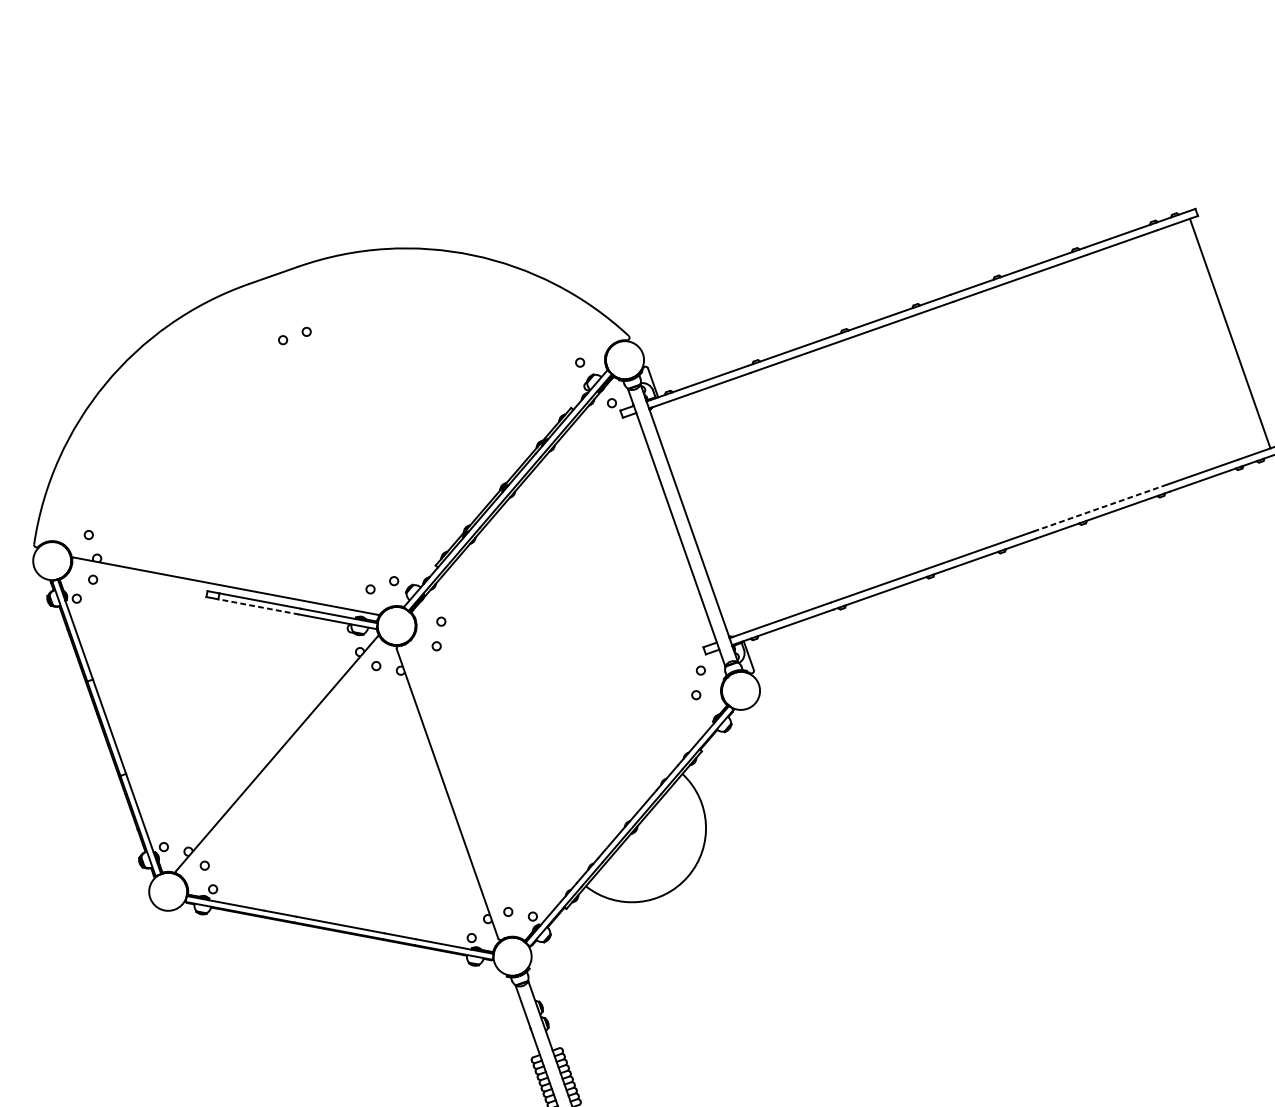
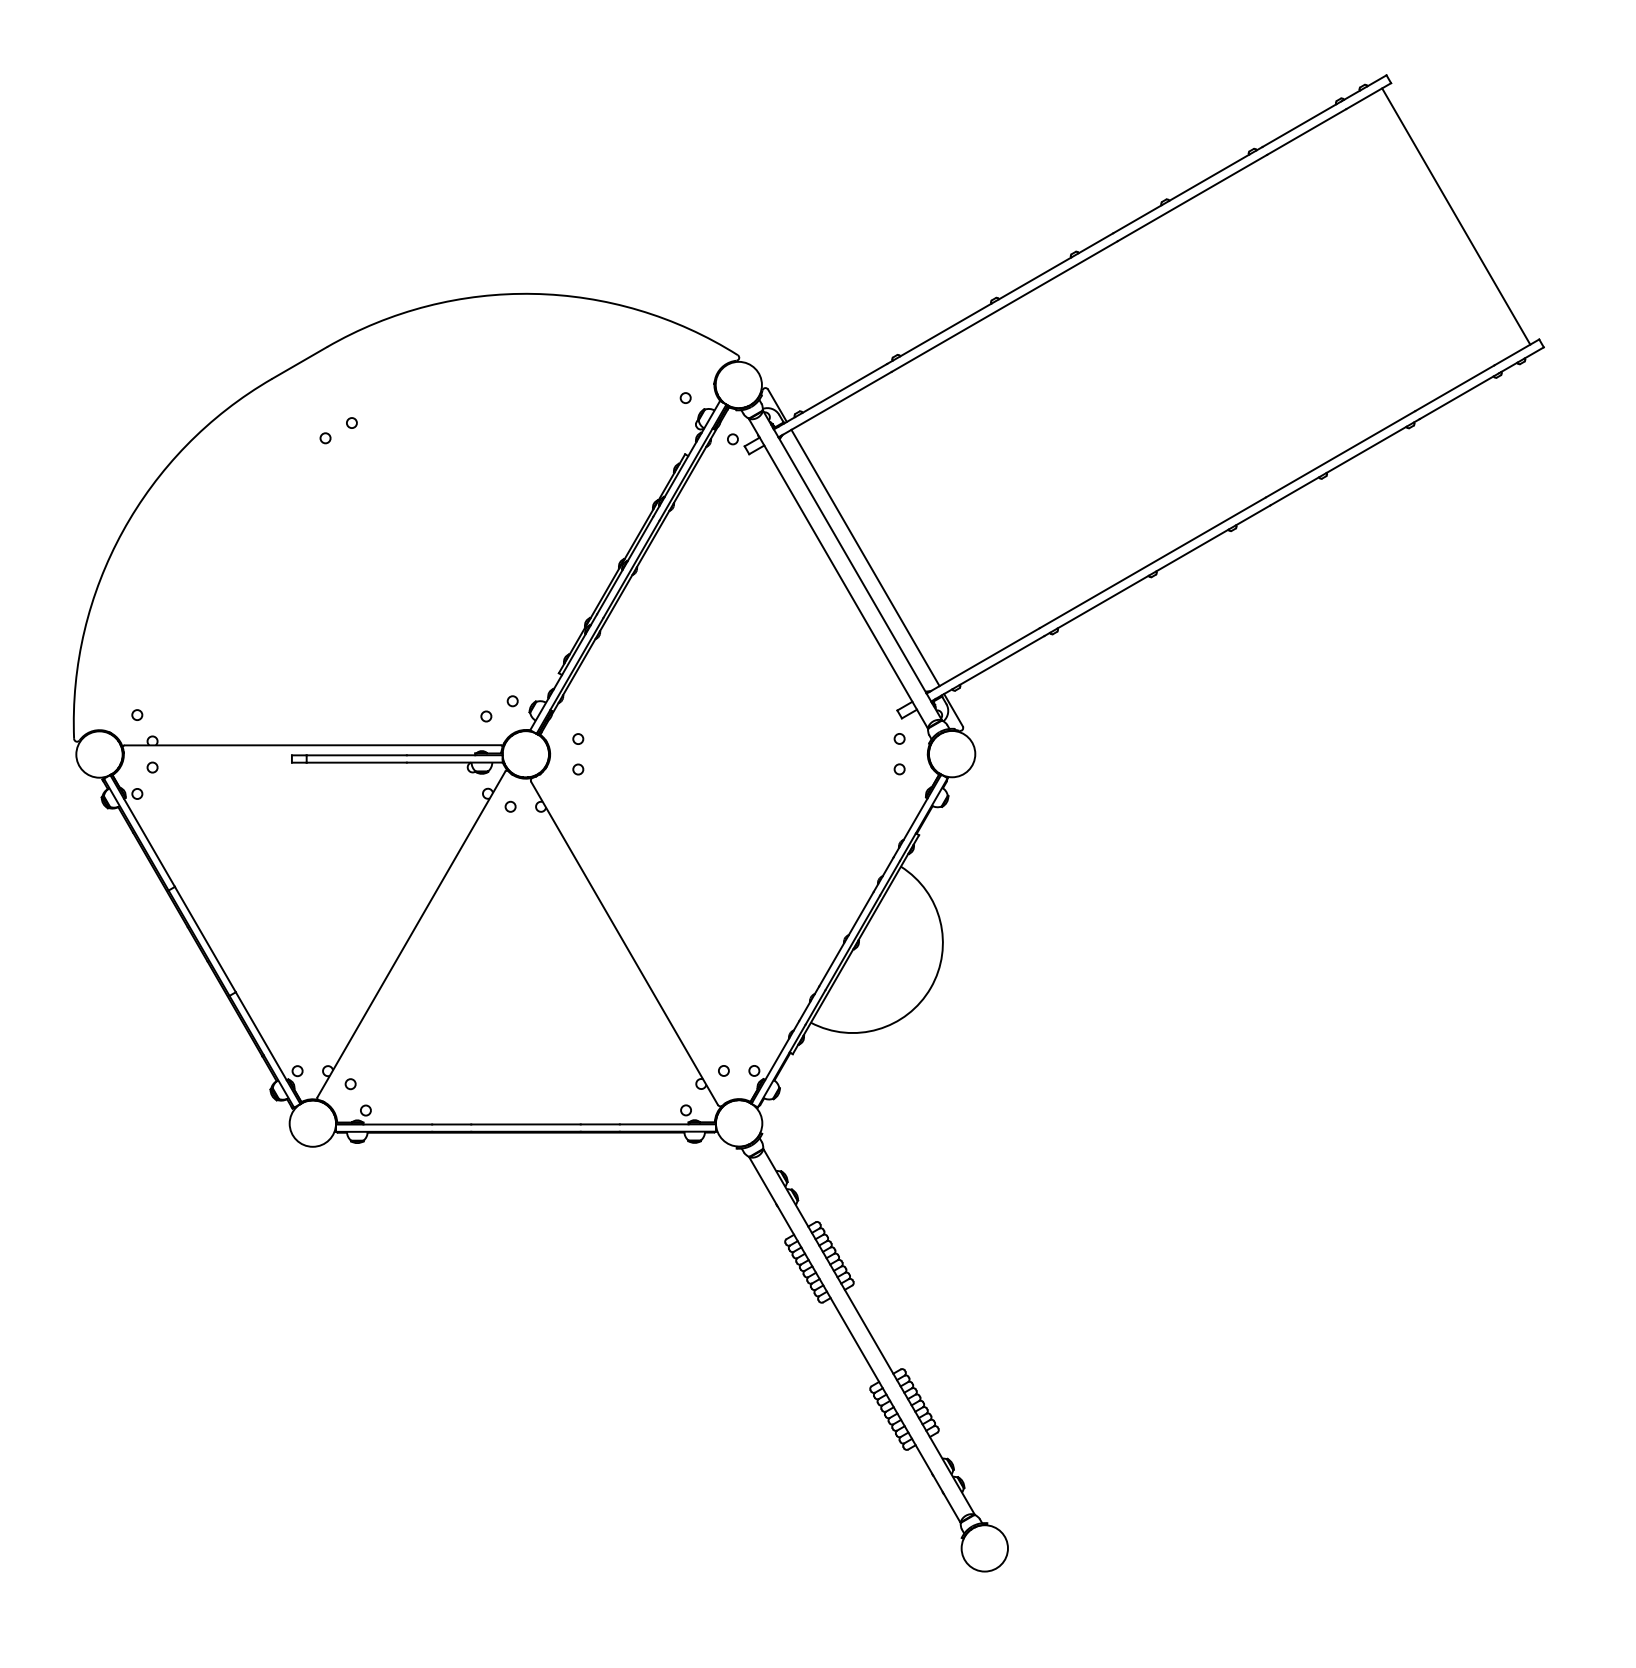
line: (1101, 508) -> (1341, 454), dashed -> solid
line: (701, 518) -> (865, 557), added
line: (258, 606) -> (356, 762), dashed -> solid

